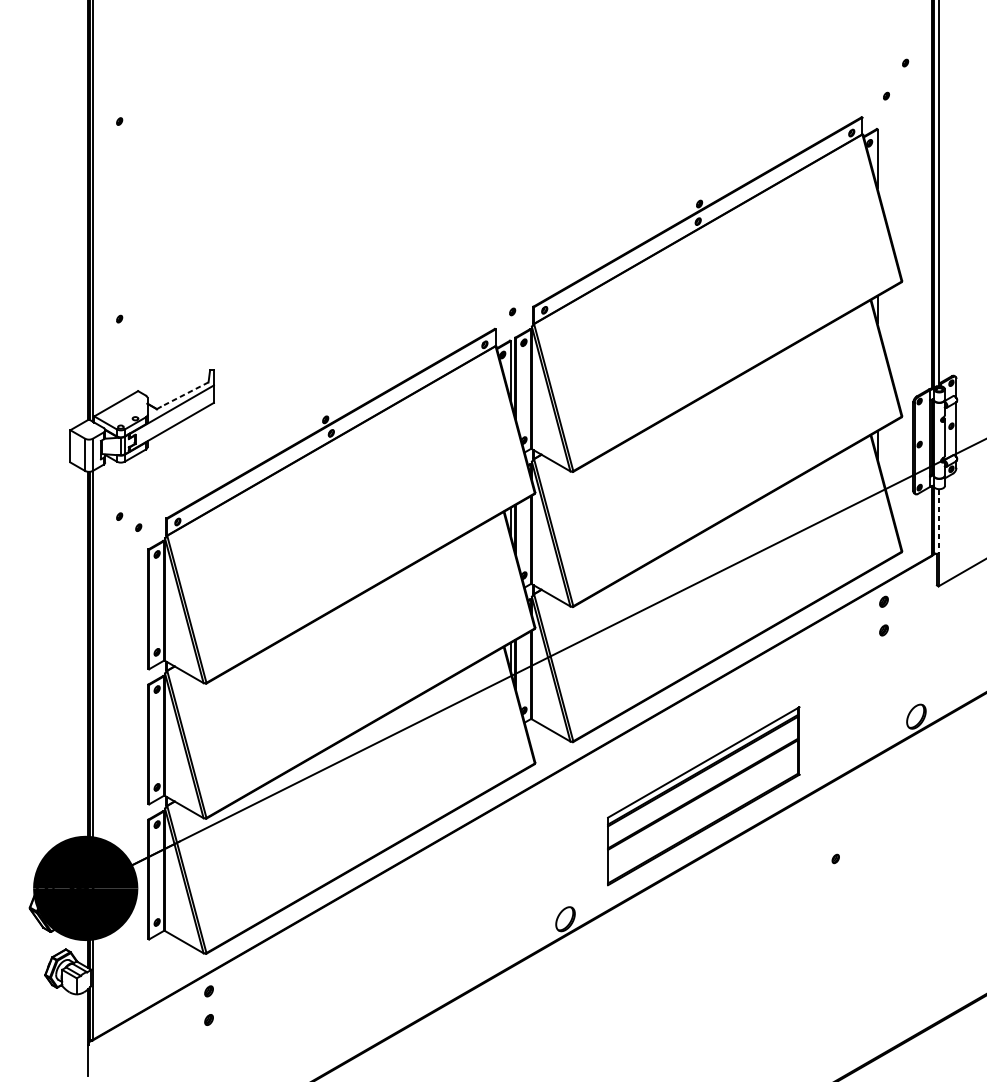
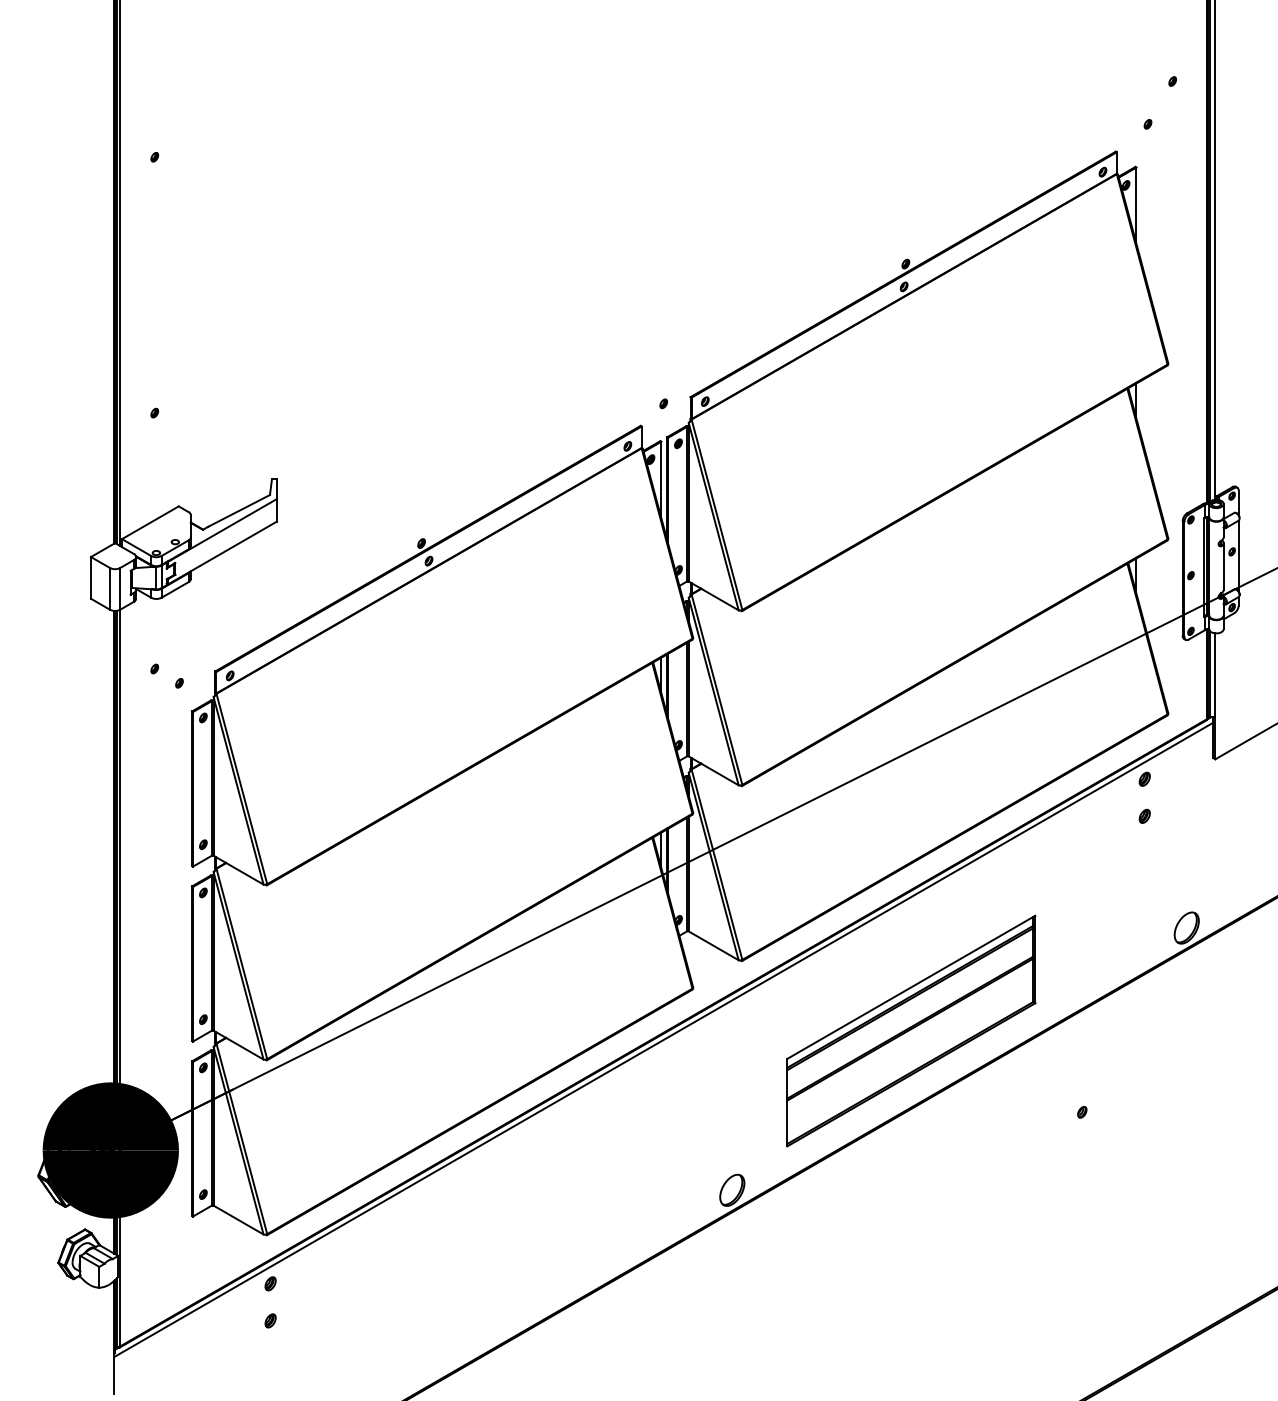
line: (185, 394) -> (239, 510), dashed -> solid
line: (938, 520) -> (1215, 674), dashed -> solid
line: (512, 802) -> (663, 1039), added

